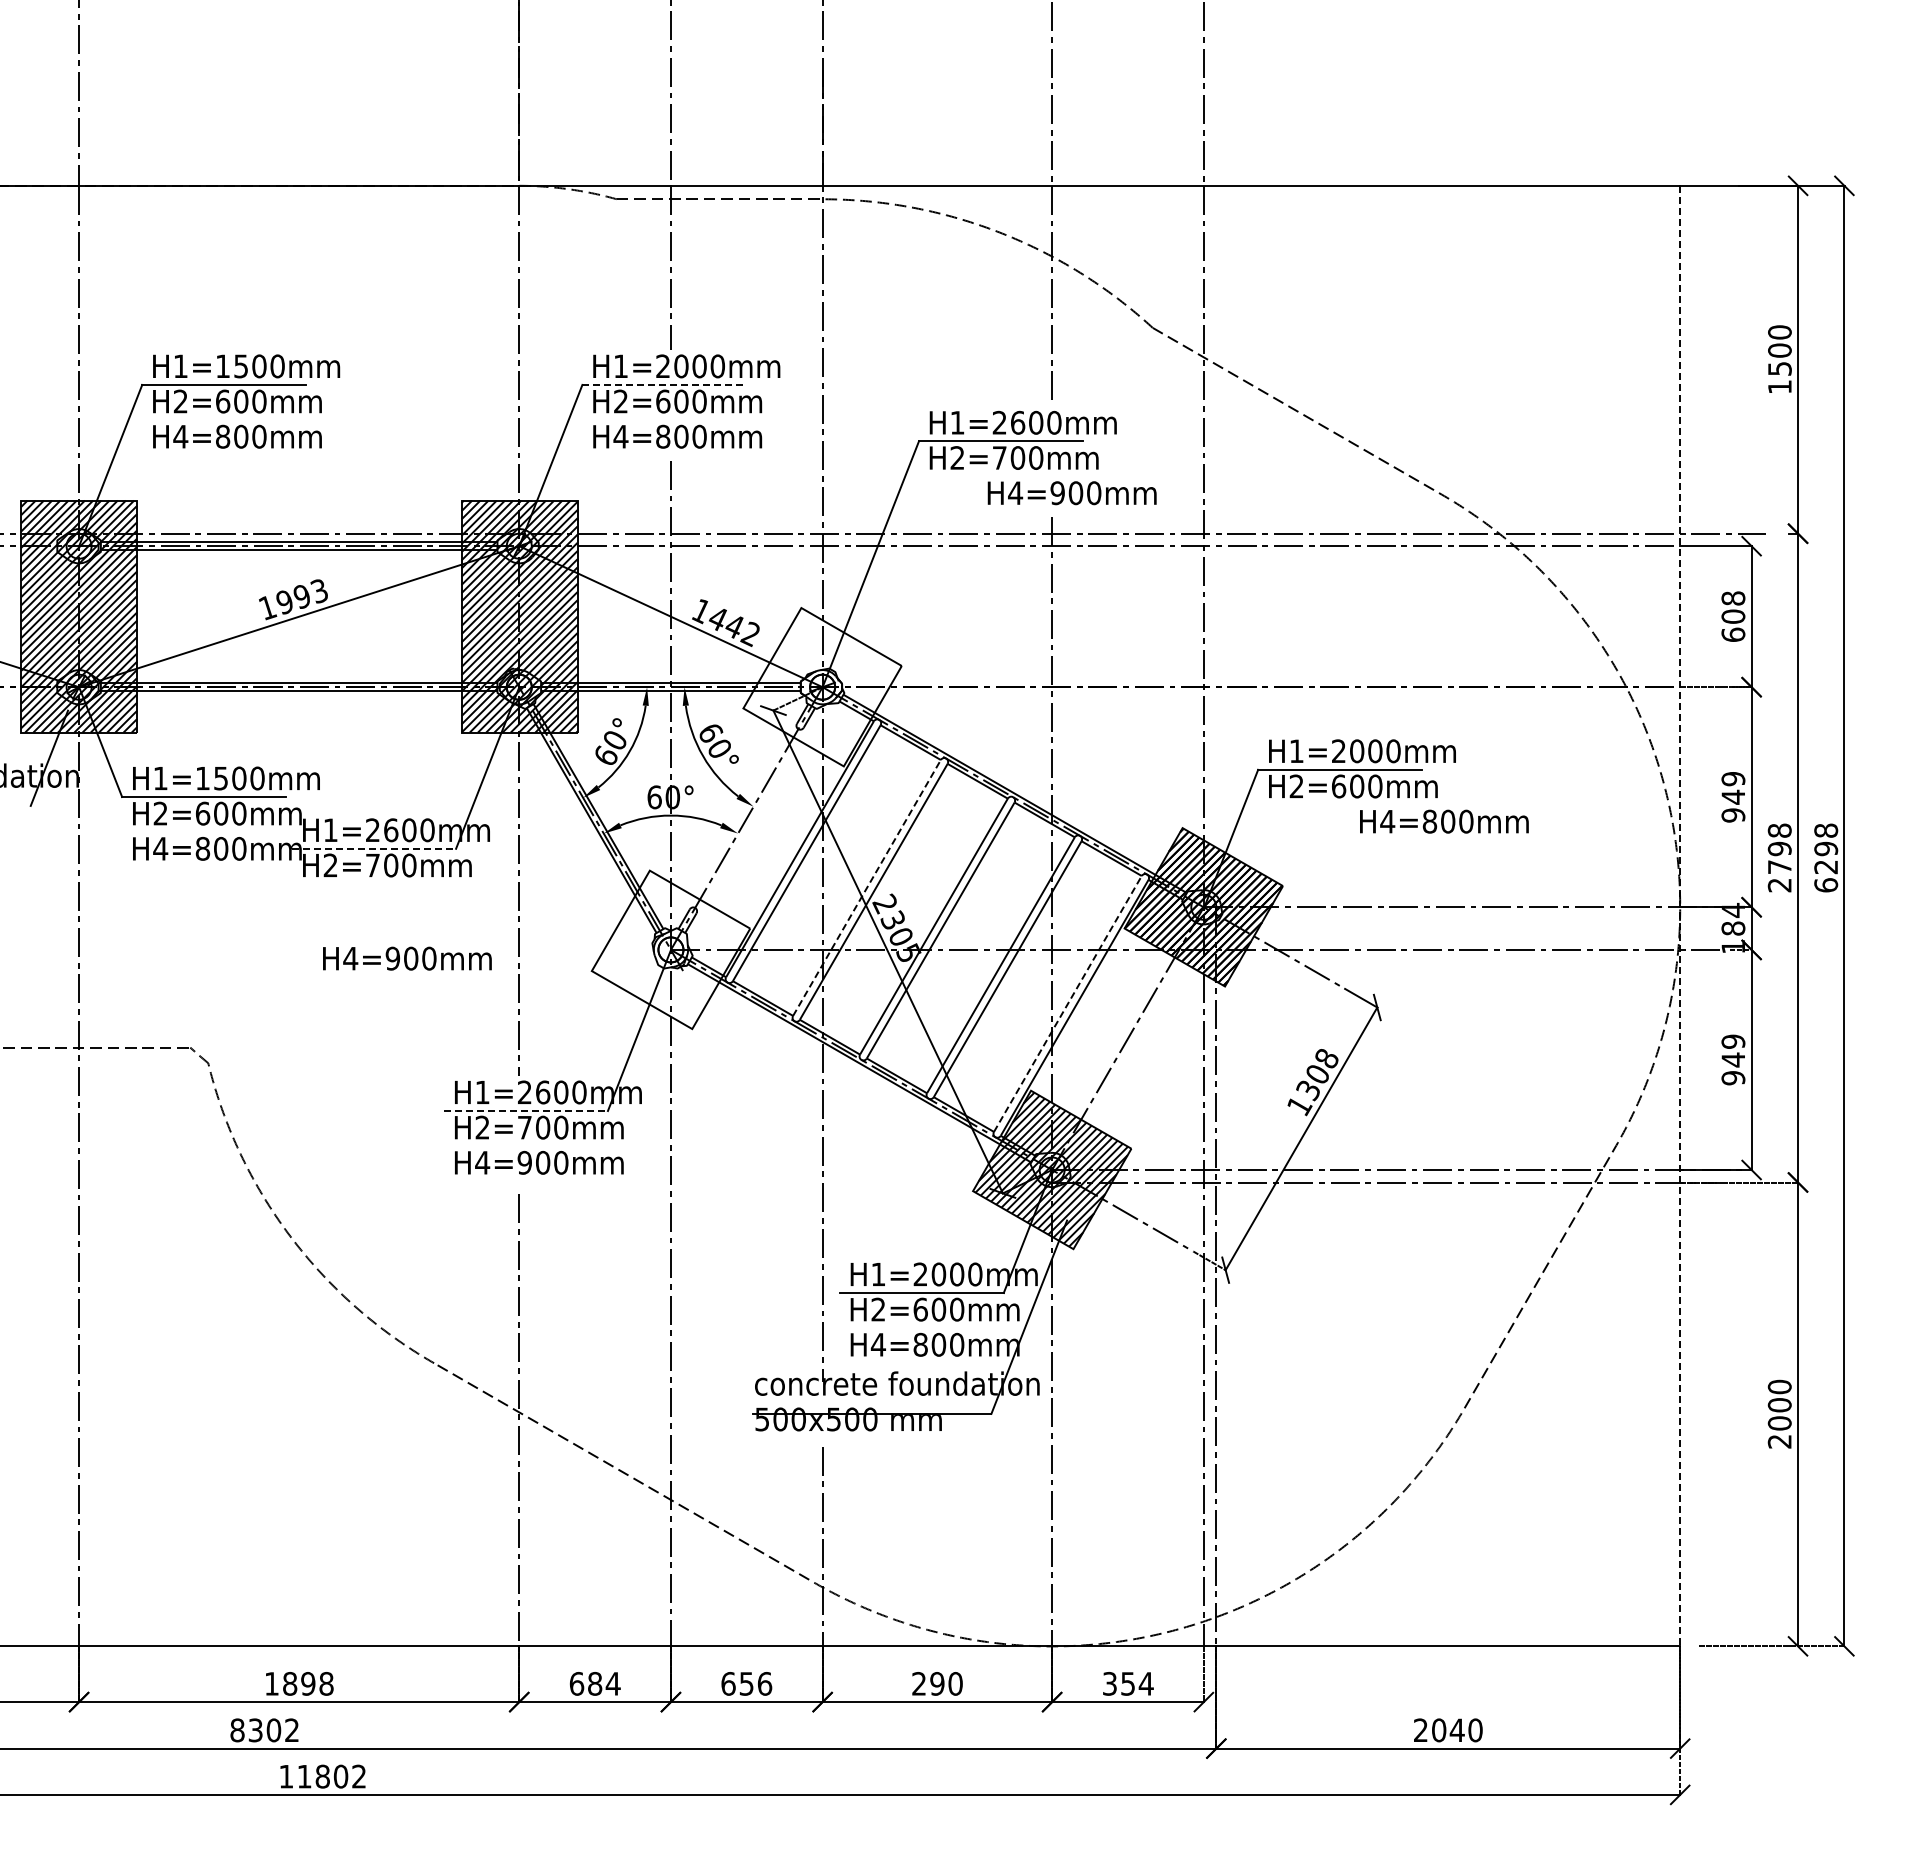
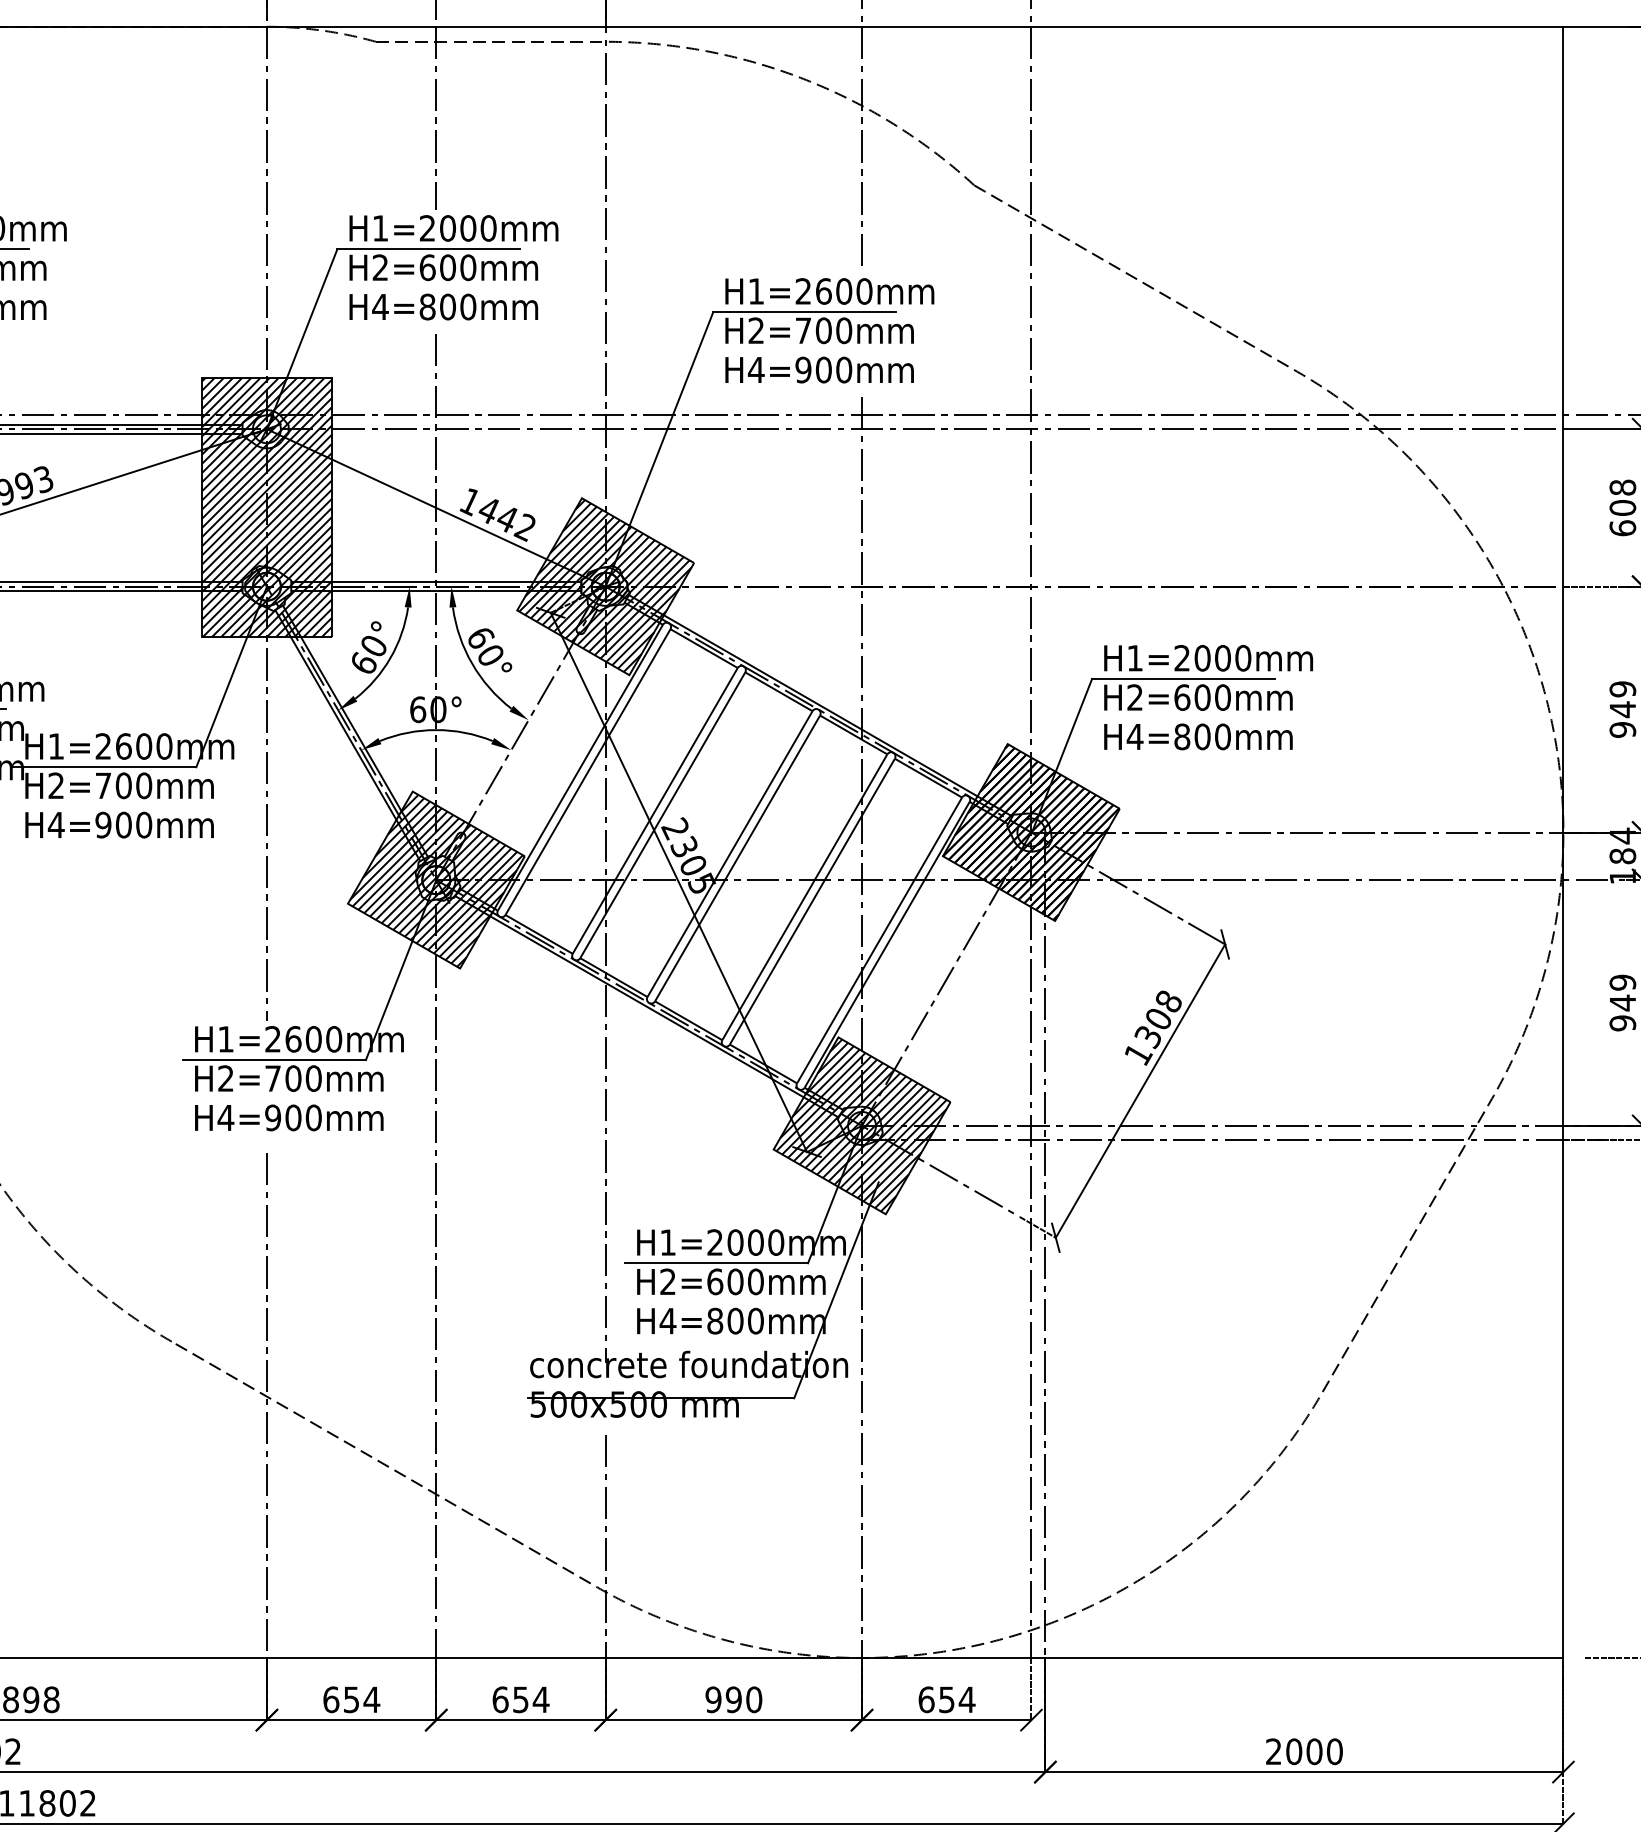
line: (664, 384) -> (429, 248), dashed -> solid
text: (1071, 493) -> (818, 370), moved
hatch: (822, 686) -> (605, 585), added
text: (1444, 821) -> (1198, 736), moved
line: (374, 848) -> (105, 766), dashed -> solid
line: (866, 887) -> (654, 810), dashed -> solid
line: (1680, 916) -> (1563, 842), dashed -> solid
hatch: (671, 950) -> (436, 880), added
text: (407, 958) -> (119, 824), moved
line: (1067, 1003) -> (879, 939), dashed -> solid
line: (526, 1111) -> (274, 1060), dashed -> solid
text: (595, 1683) -> (352, 1699), 684 -> 654
text: (764, 1683) -> (540, 1699), 656 -> 654
text: (919, 1683) -> (713, 1699), 290 -> 990
text: (1110, 1683) -> (927, 1699), 354 -> 654
text: (1456, 1730) -> (1313, 1751), 2040 -> 2000

